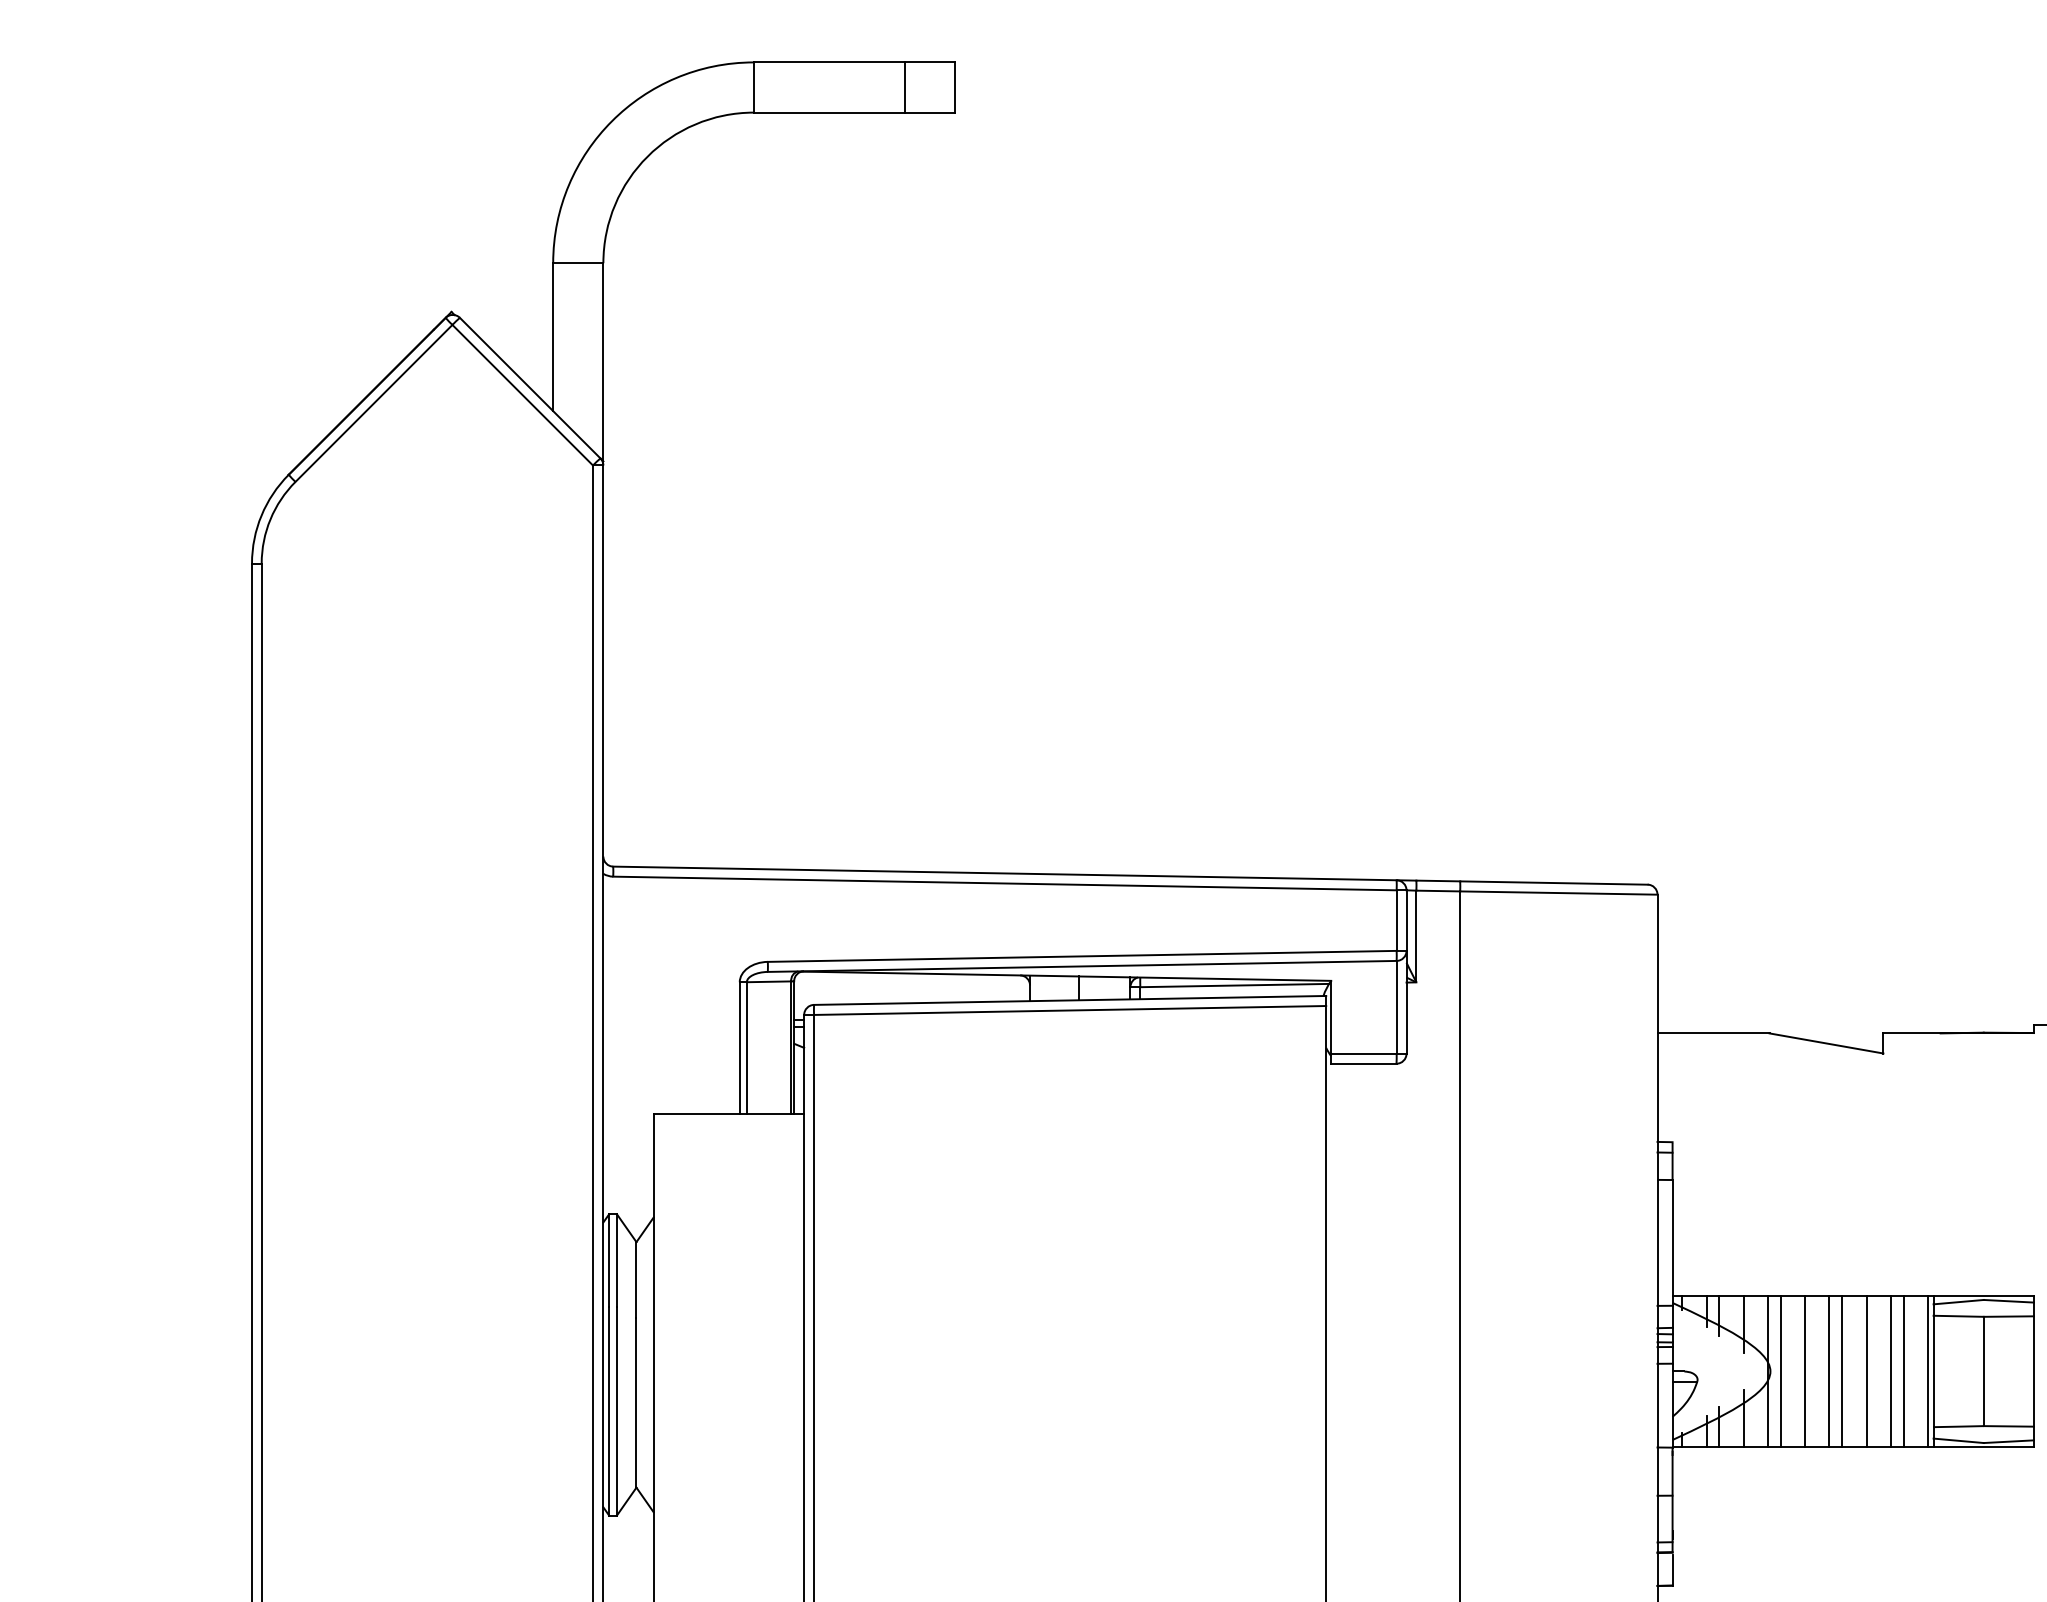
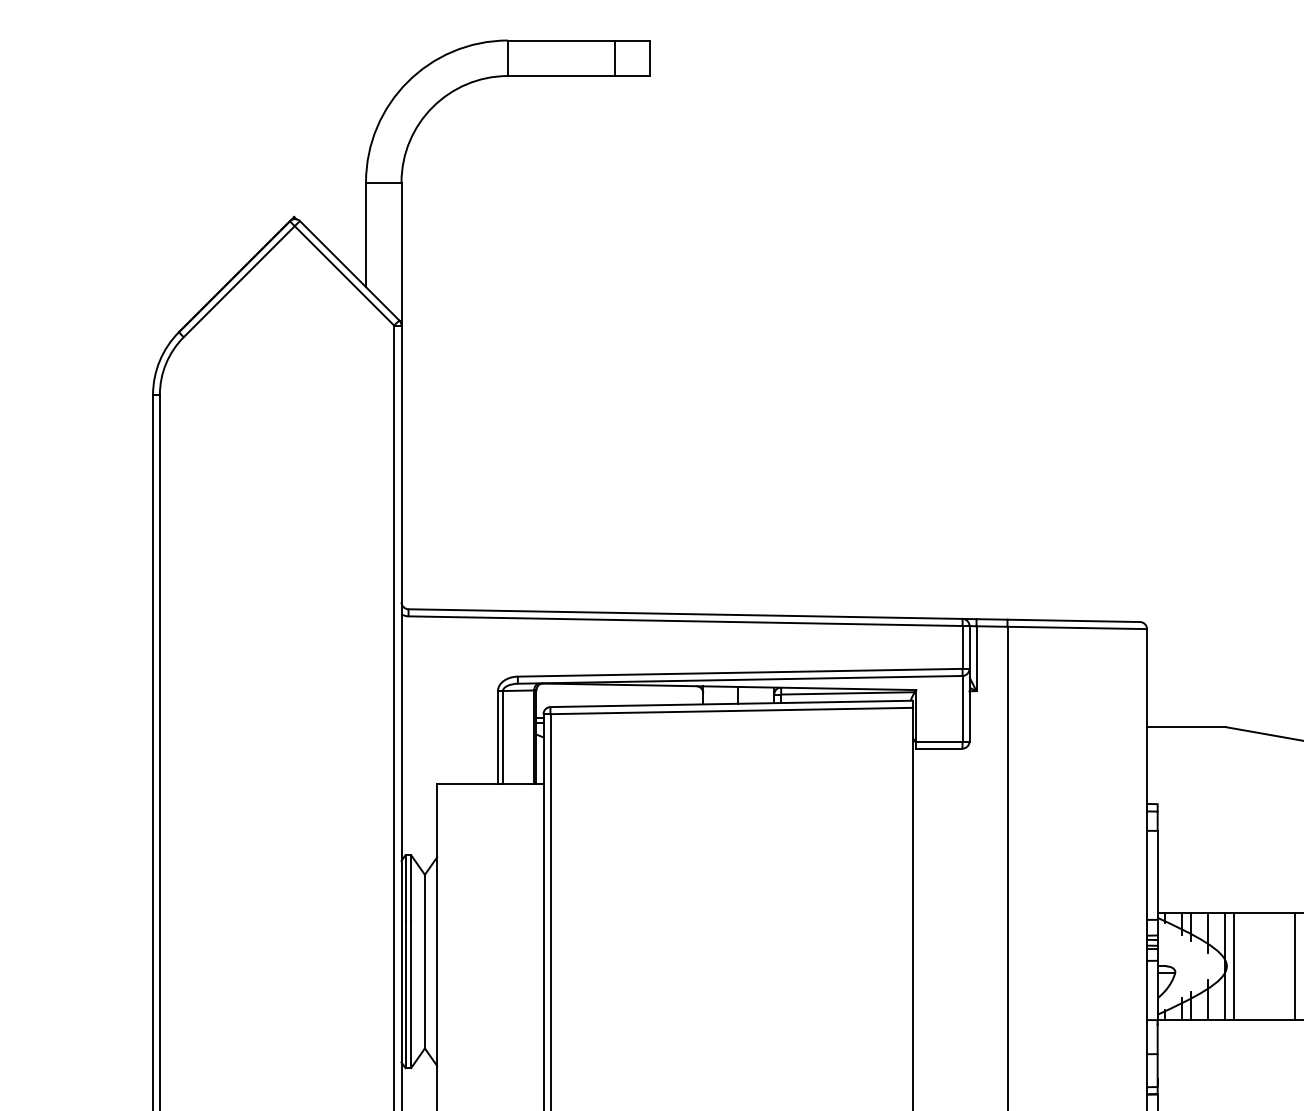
line: (1805, 1371) -> (1251, 966), removed
line: (1829, 1371) -> (1268, 966), removed
line: (1842, 1371) -> (1277, 966), removed

